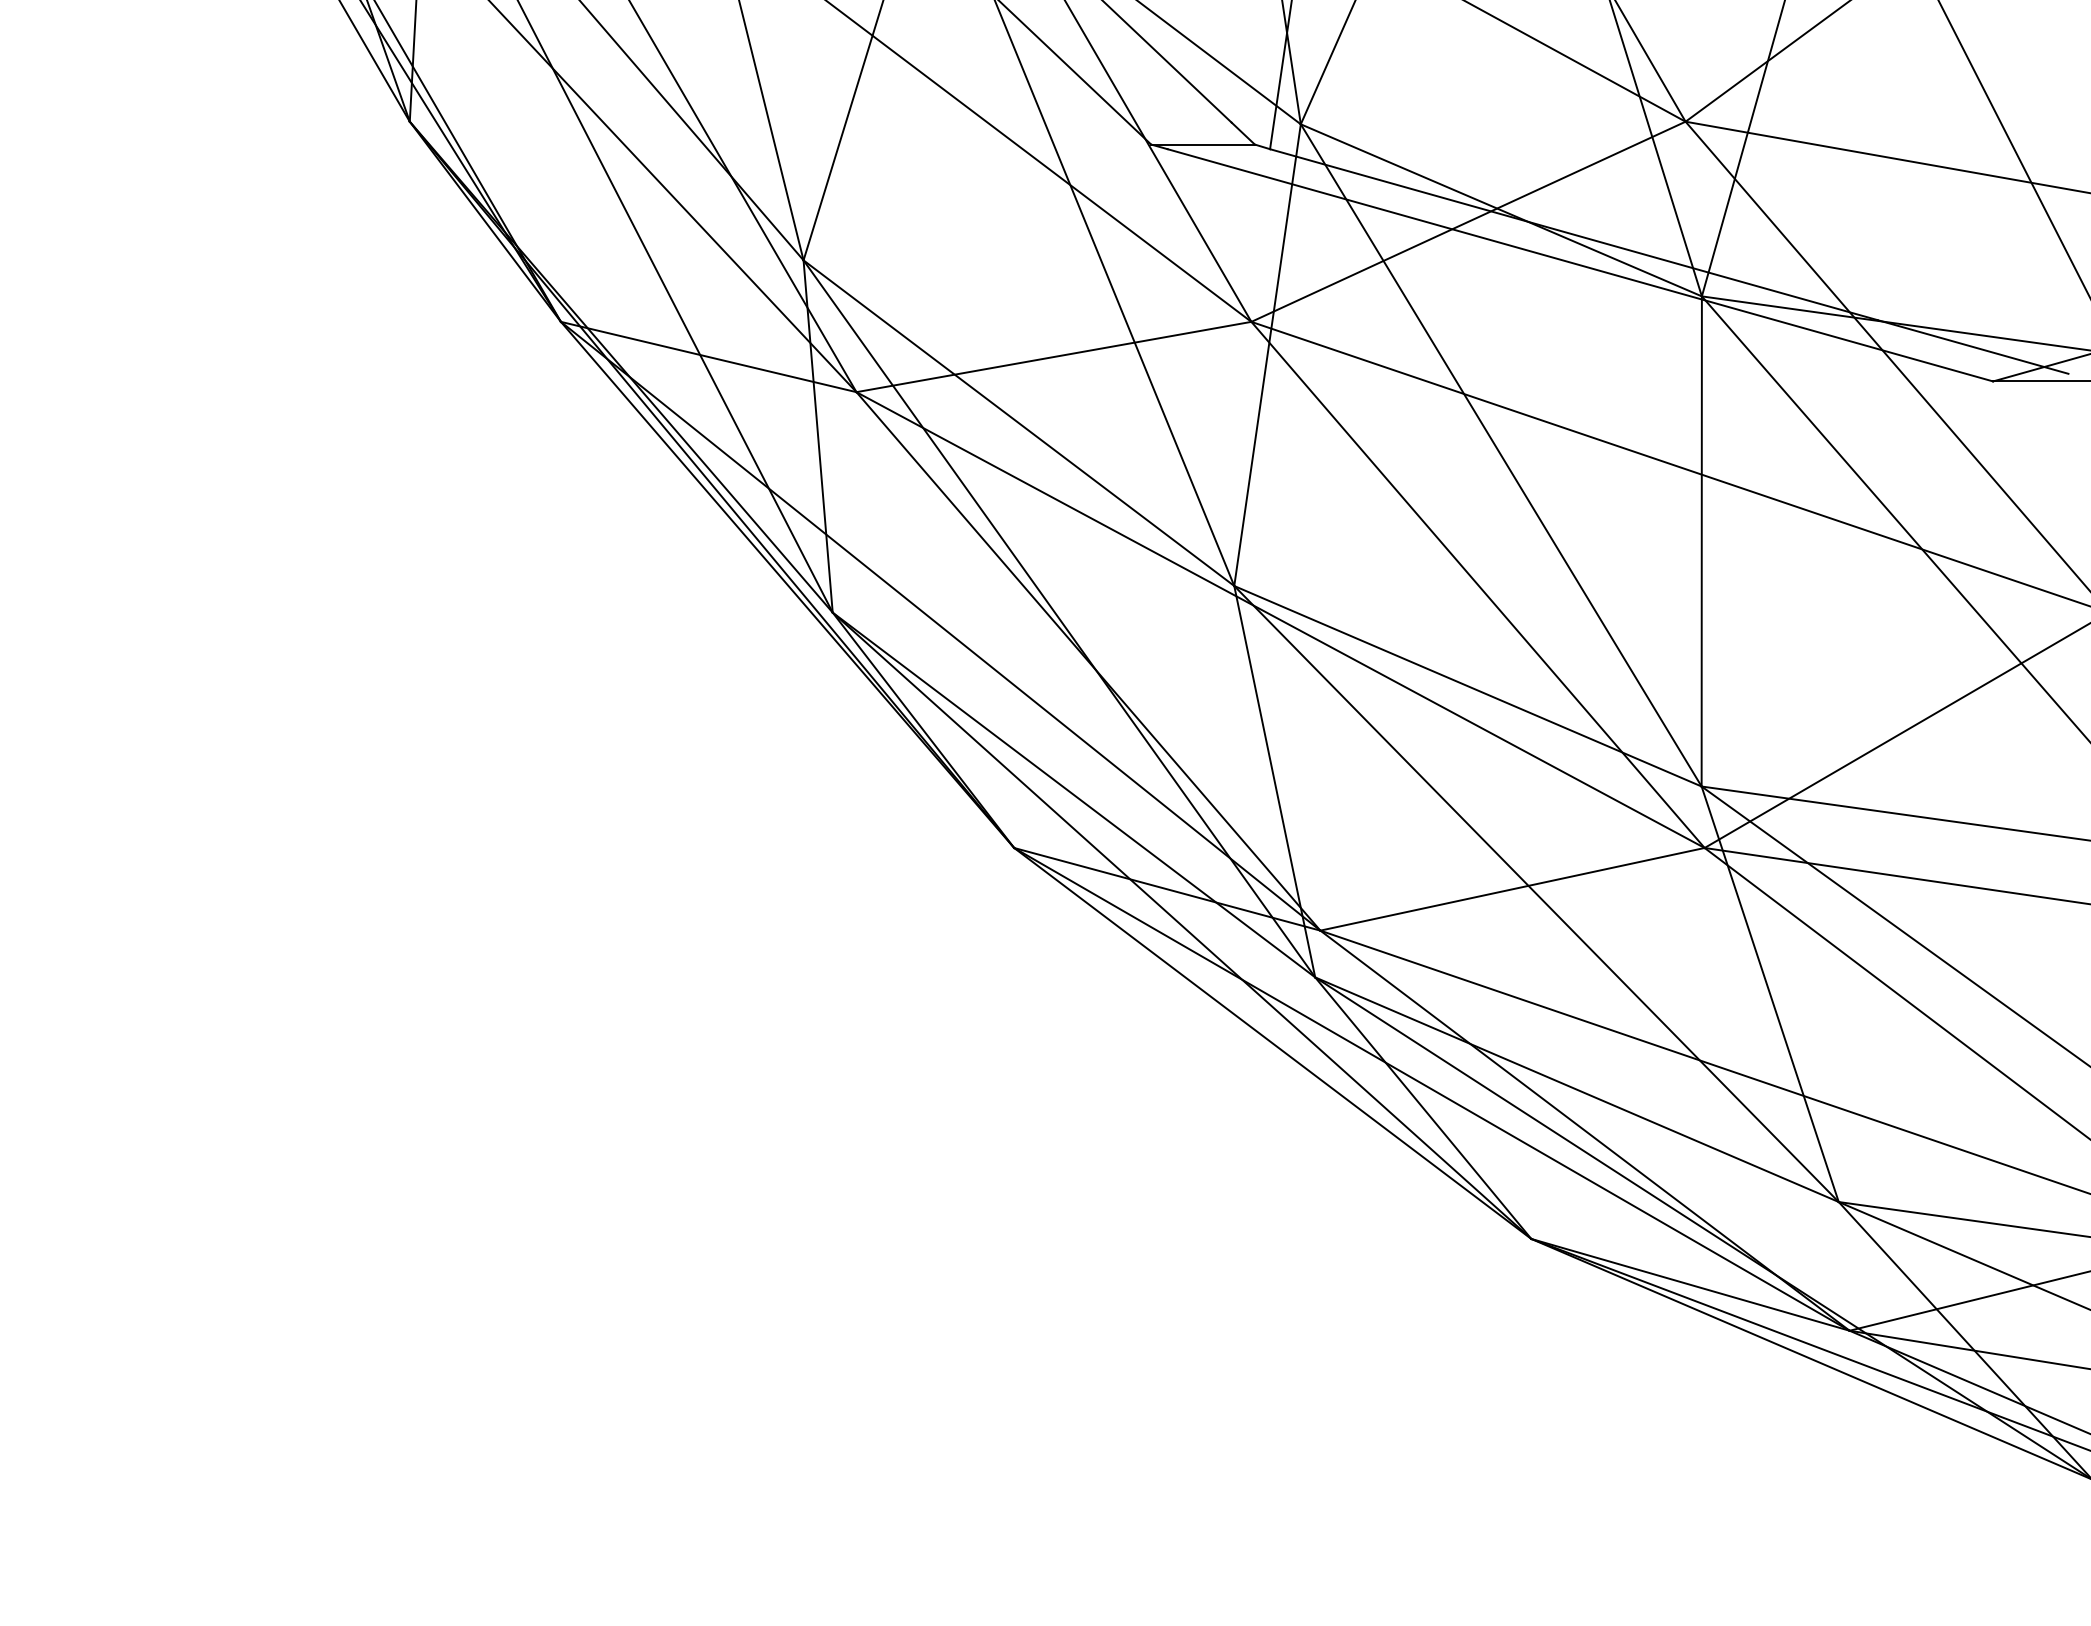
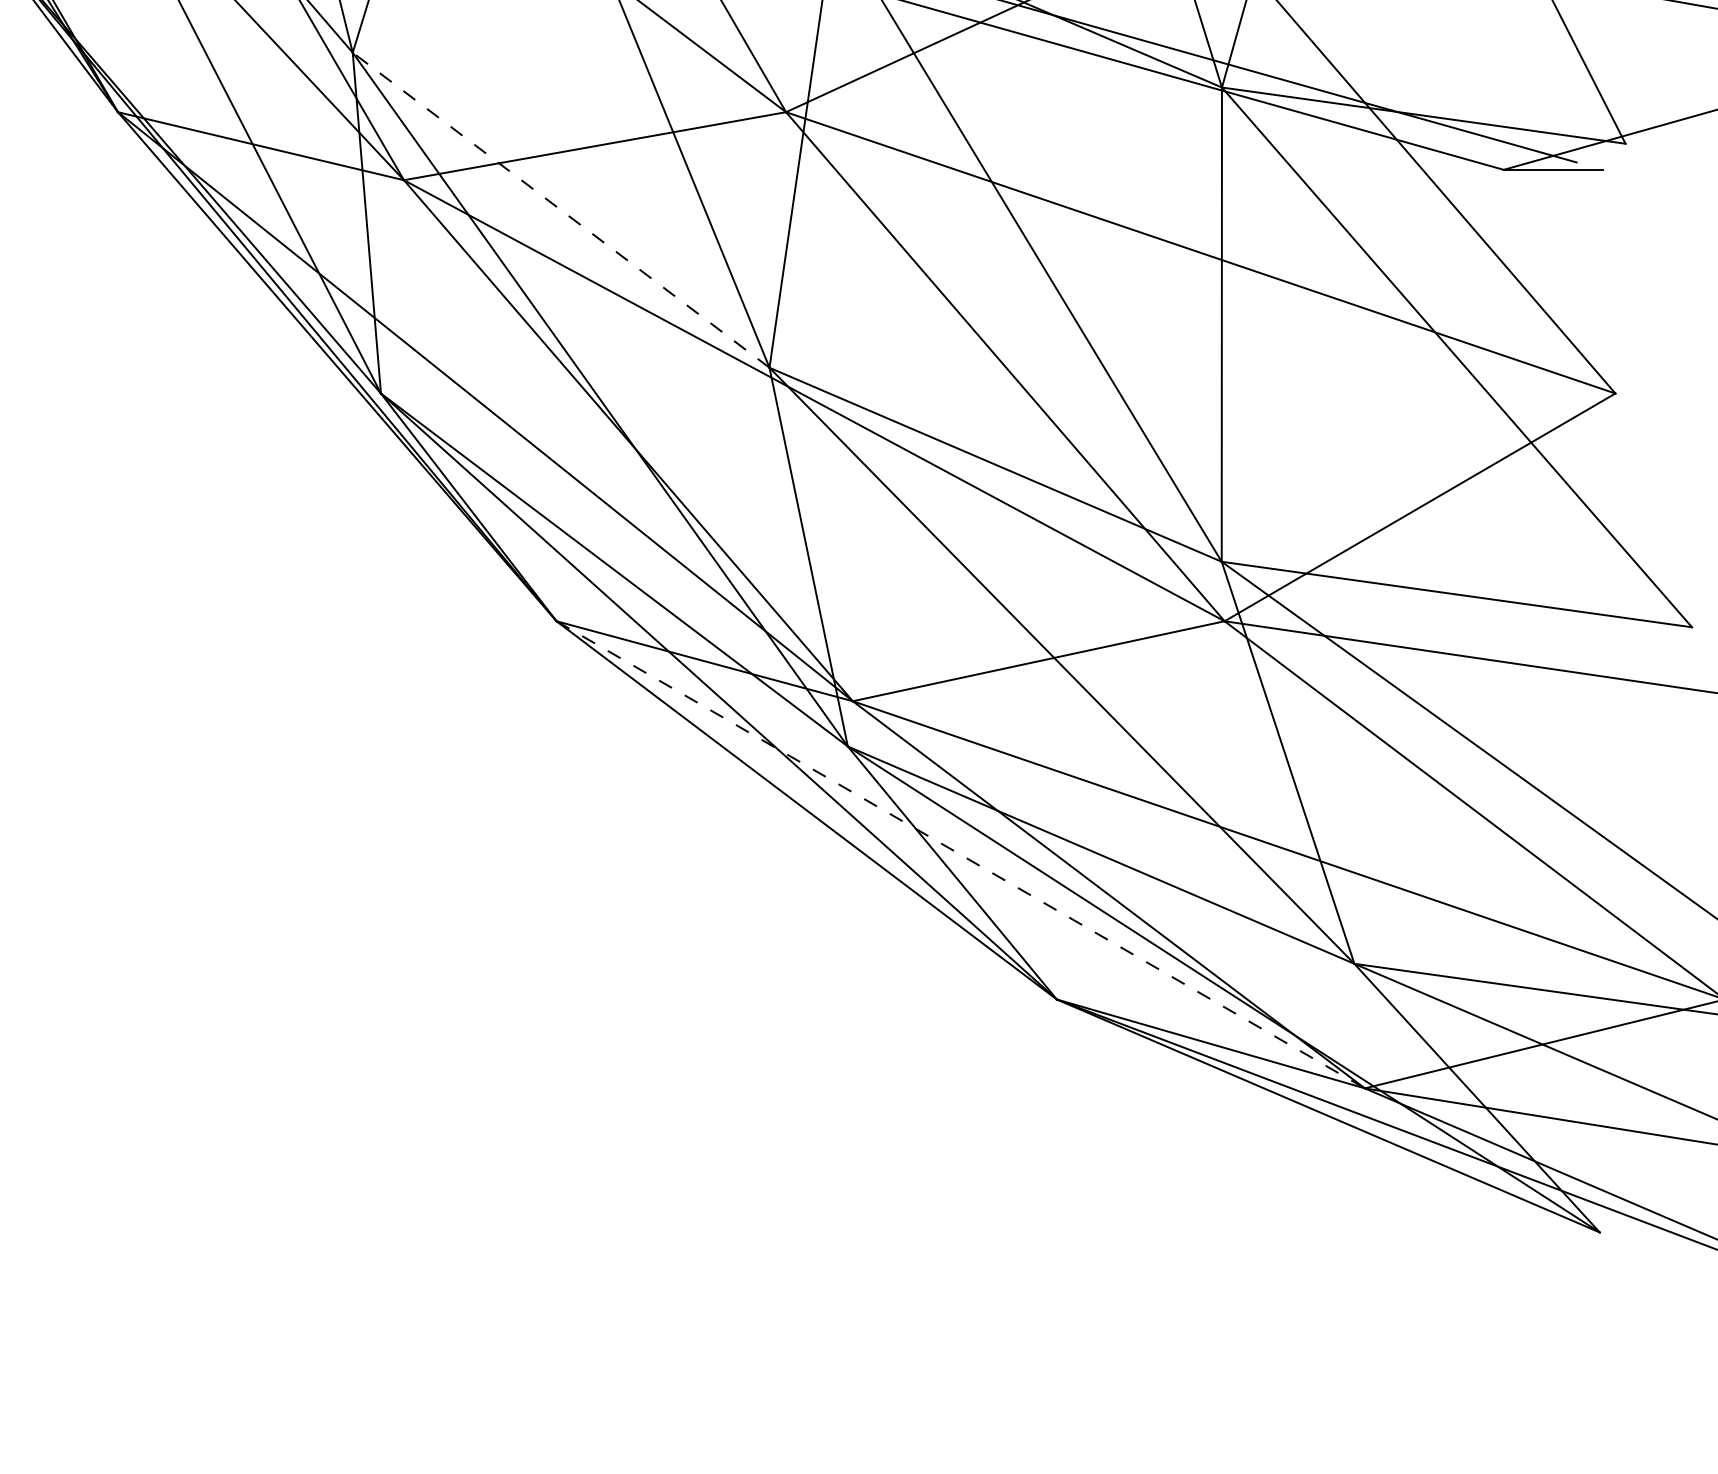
line: (1018, 423) -> (560, 210), solid -> dashed
line: (1432, 1089) -> (961, 854), solid -> dashed

